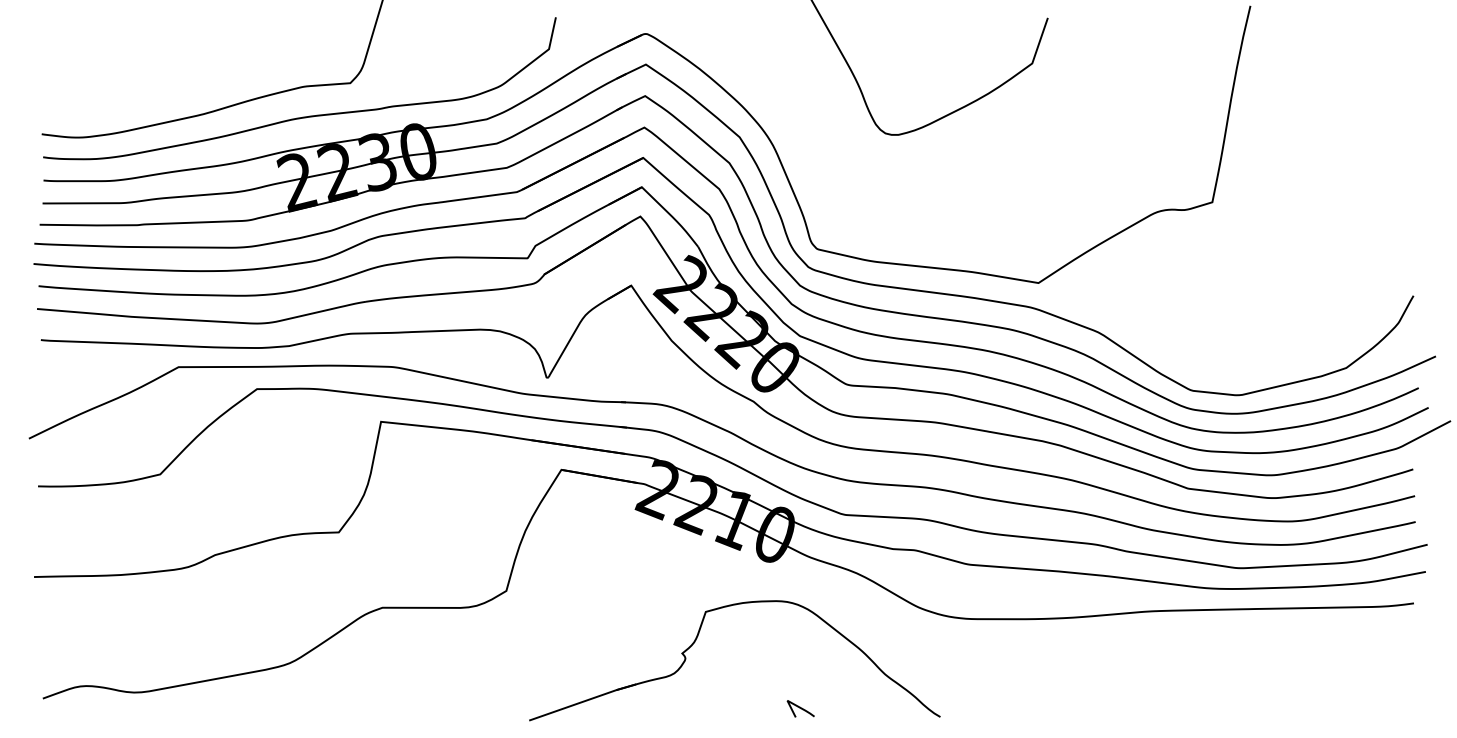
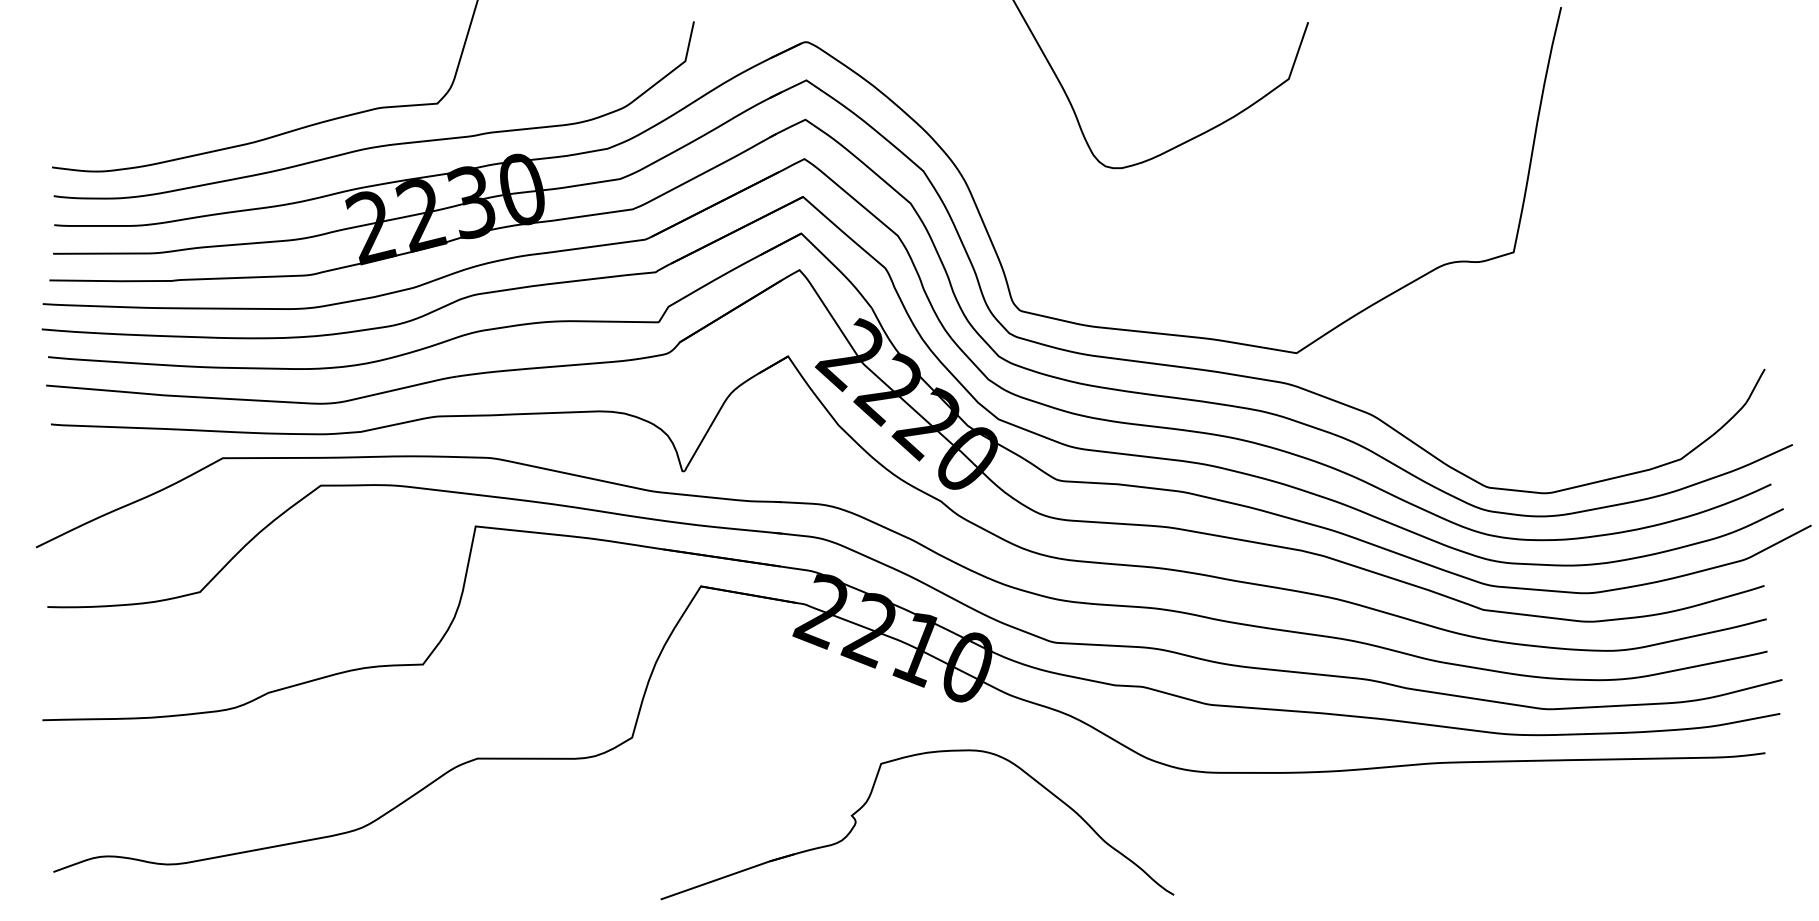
curve: (800, 708) -> (999, 884), removed

